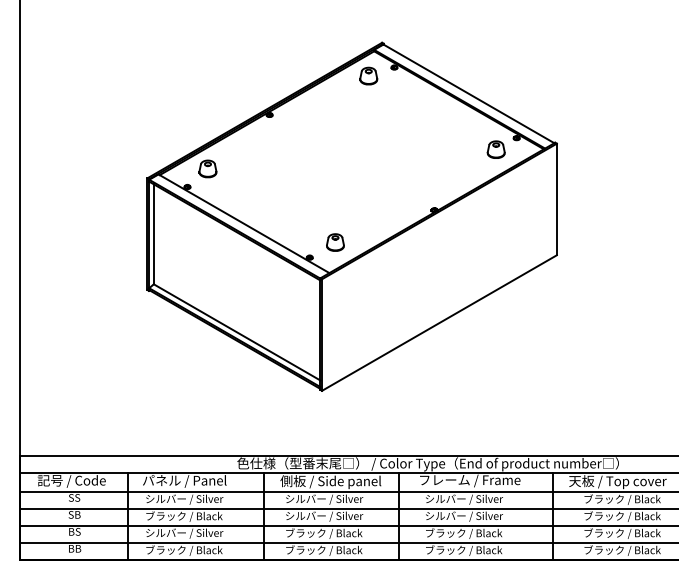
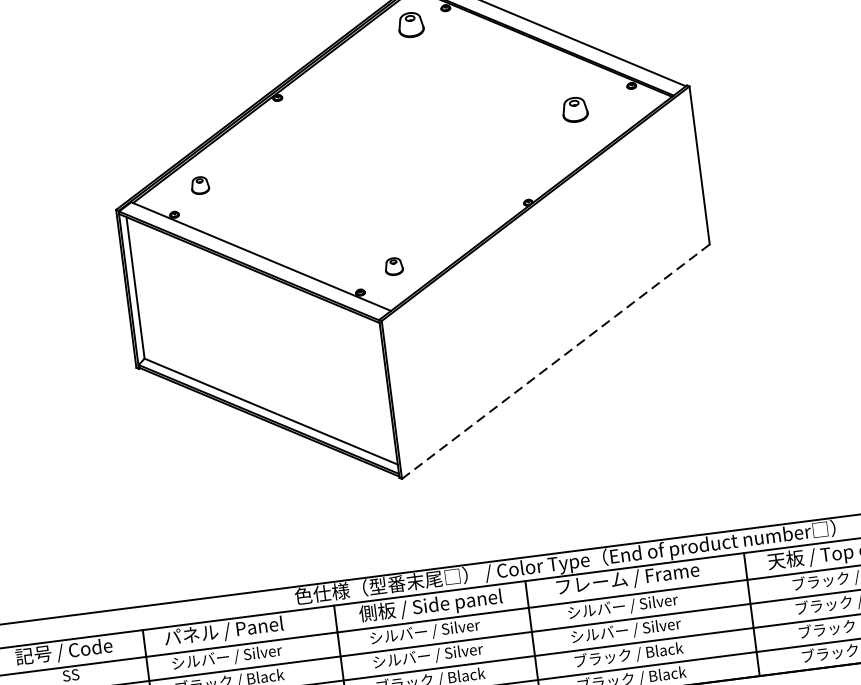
part: (495, 149) -> (573, 109), moved
part: (207, 168) -> (199, 185), size x0.7
part: (335, 242) -> (394, 266), size x0.7
line: (439, 323) -> (556, 362), solid -> dashed

